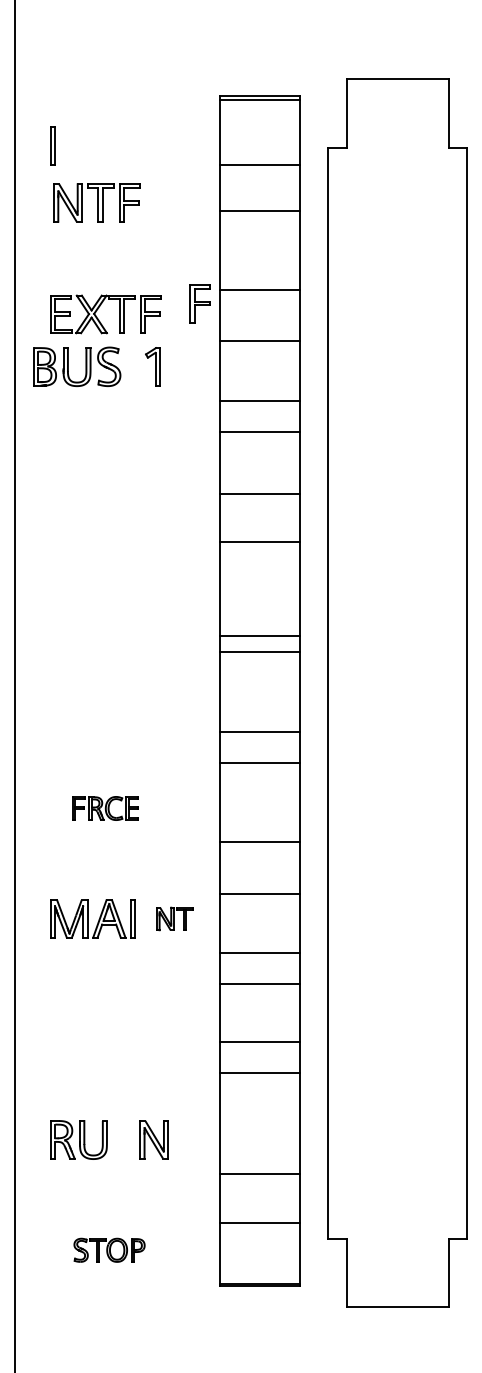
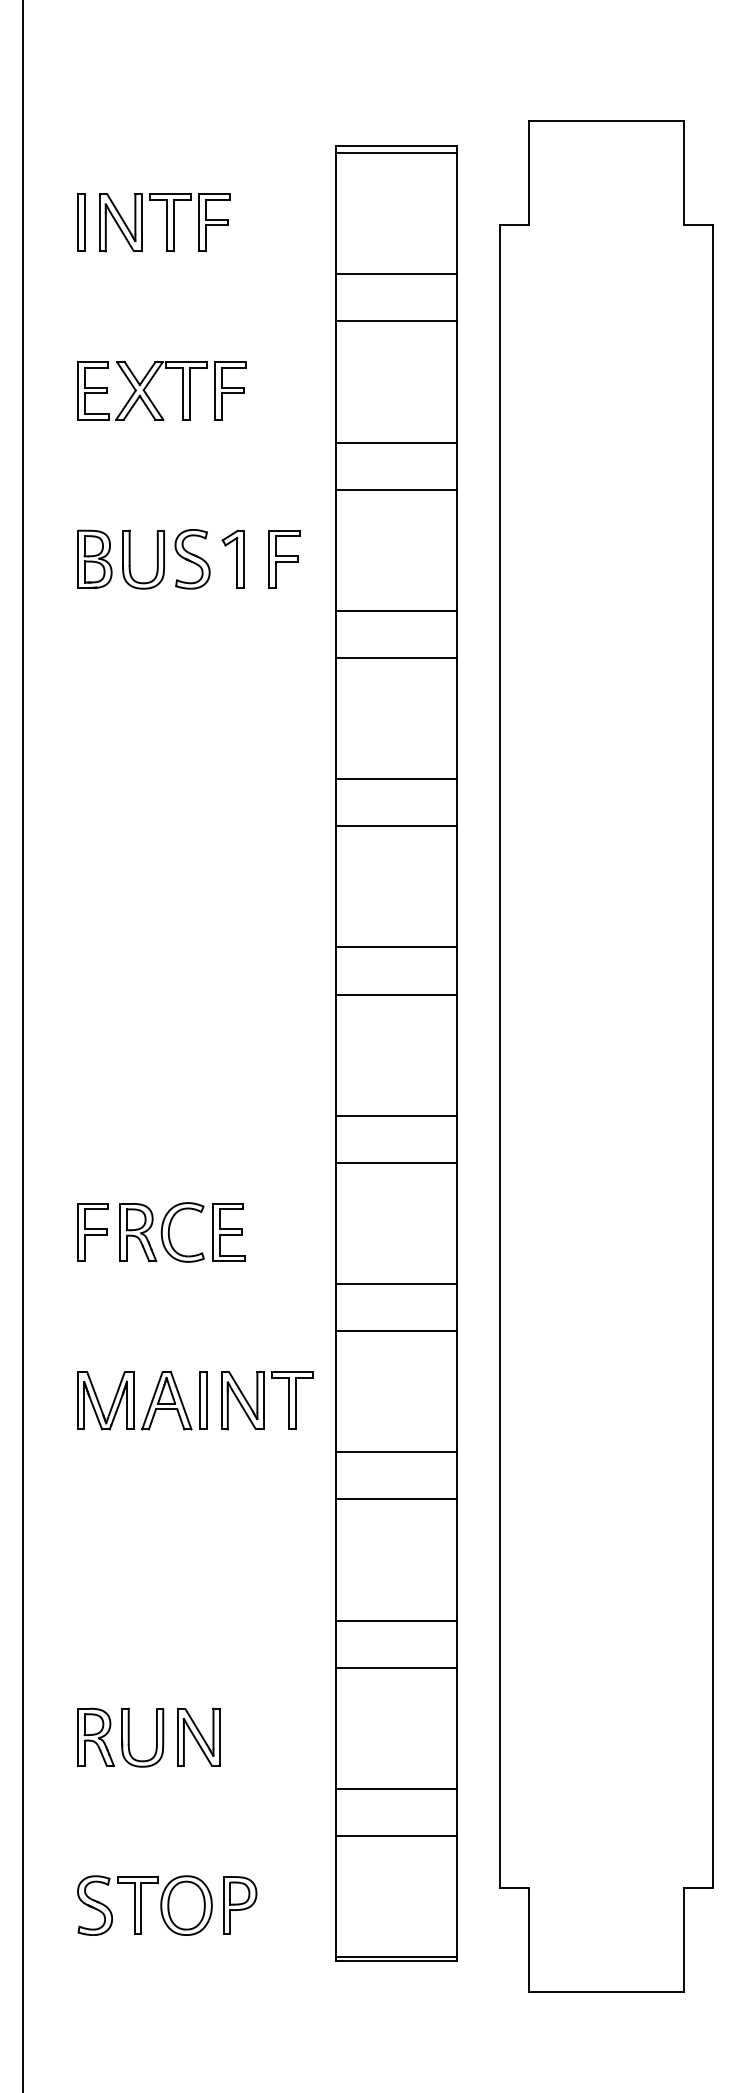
line: (259, 164) -> (395, 273), moved
part: (96, 202) -> (164, 221), moved
part: (199, 303) -> (282, 558), moved
part: (98, 318) -> (150, 397), moved
line: (259, 341) -> (395, 490), moved
part: (85, 366) -> (156, 558), moved
line: (259, 494) -> (395, 779), moved
line: (259, 636) -> (395, 947), moved
part: (105, 808) -> (160, 1232), size x1.67
line: (259, 894) -> (395, 1331), moved
part: (174, 918) -> (266, 1400), size x1.67
line: (259, 1042) -> (395, 1621), moved
line: (259, 1073) -> (395, 1668), moved
part: (153, 1139) -> (197, 1736), moved
line: (259, 1222) -> (395, 1835), moved
part: (109, 1250) -> (167, 1906), size x1.67

